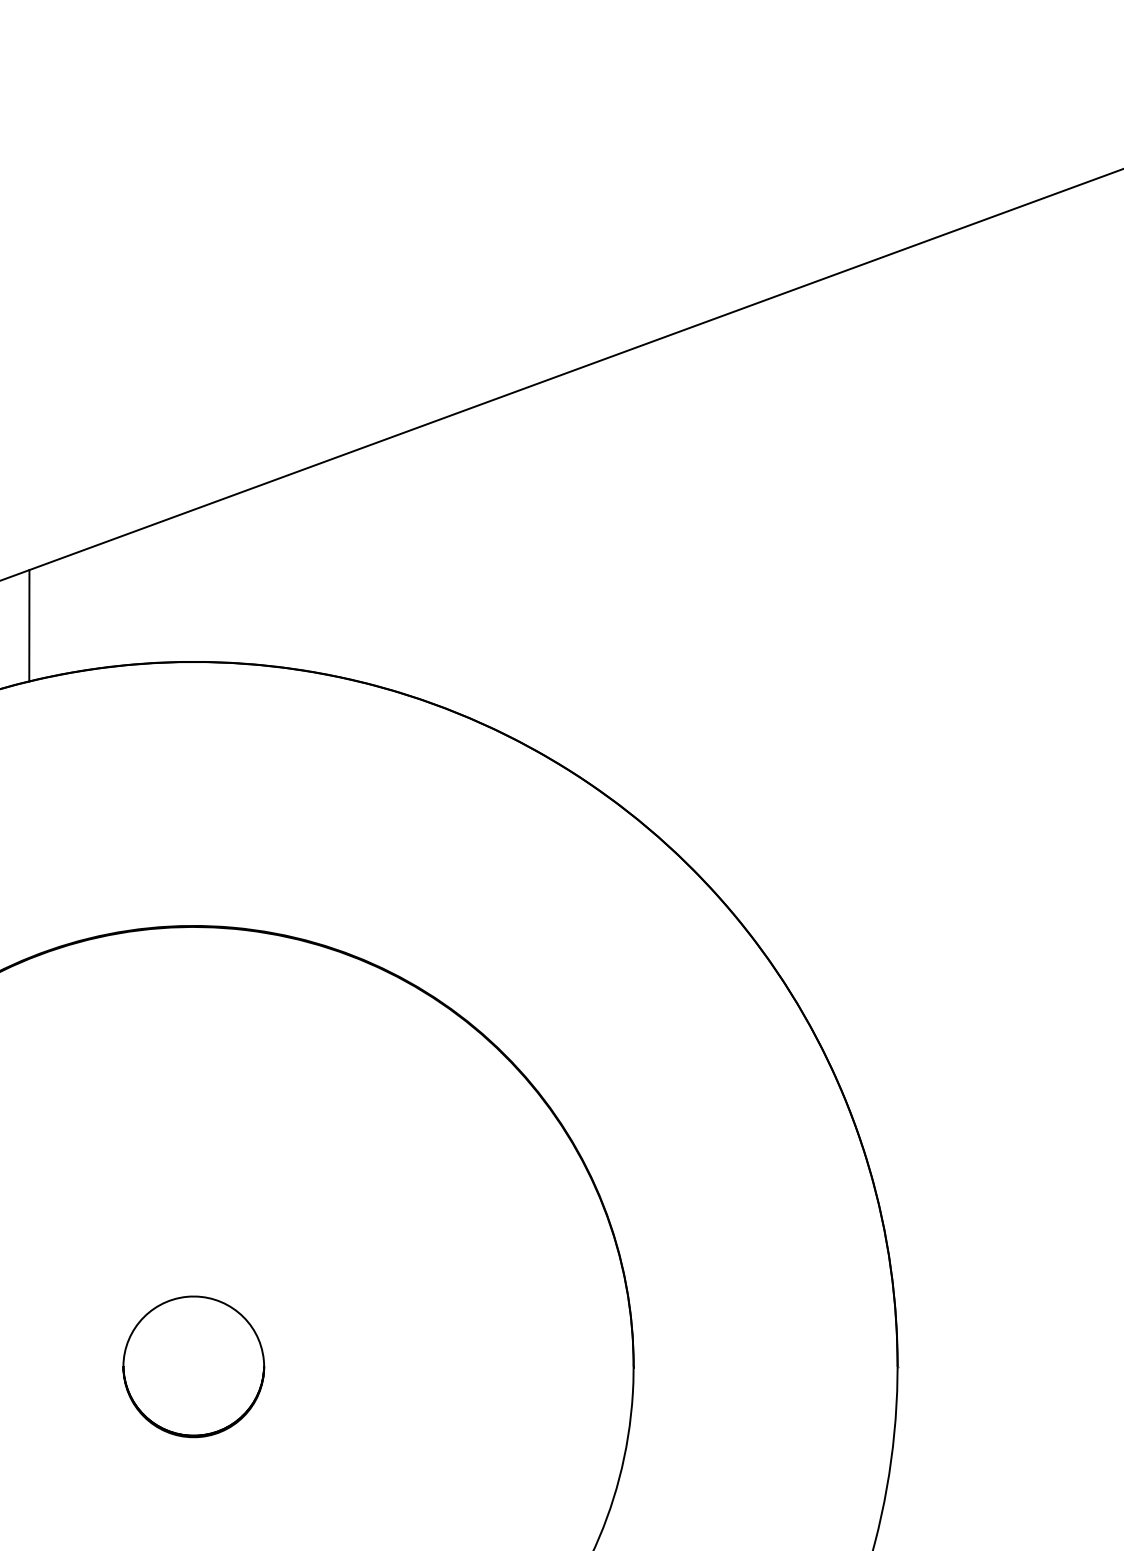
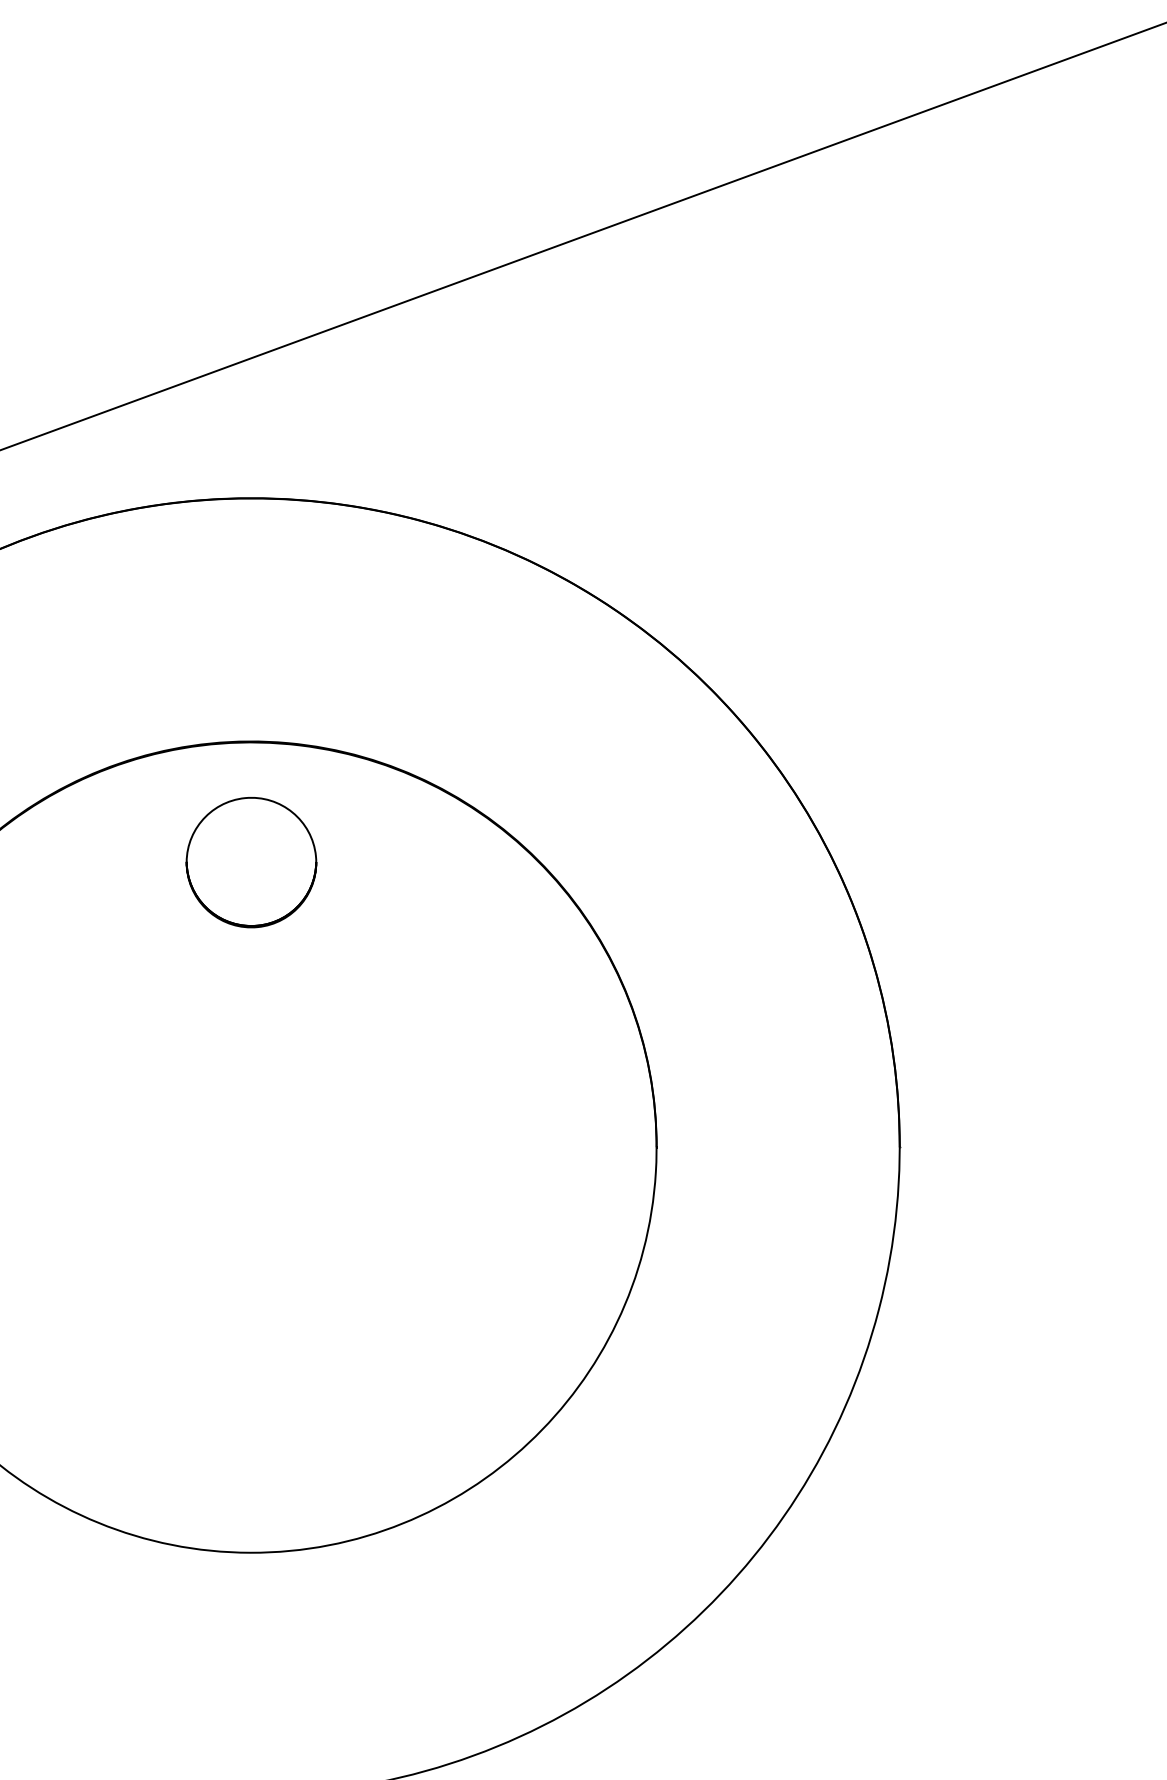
line: (28, 625) -> (99, 464), removed
part: (193, 1366) -> (251, 862), moved

